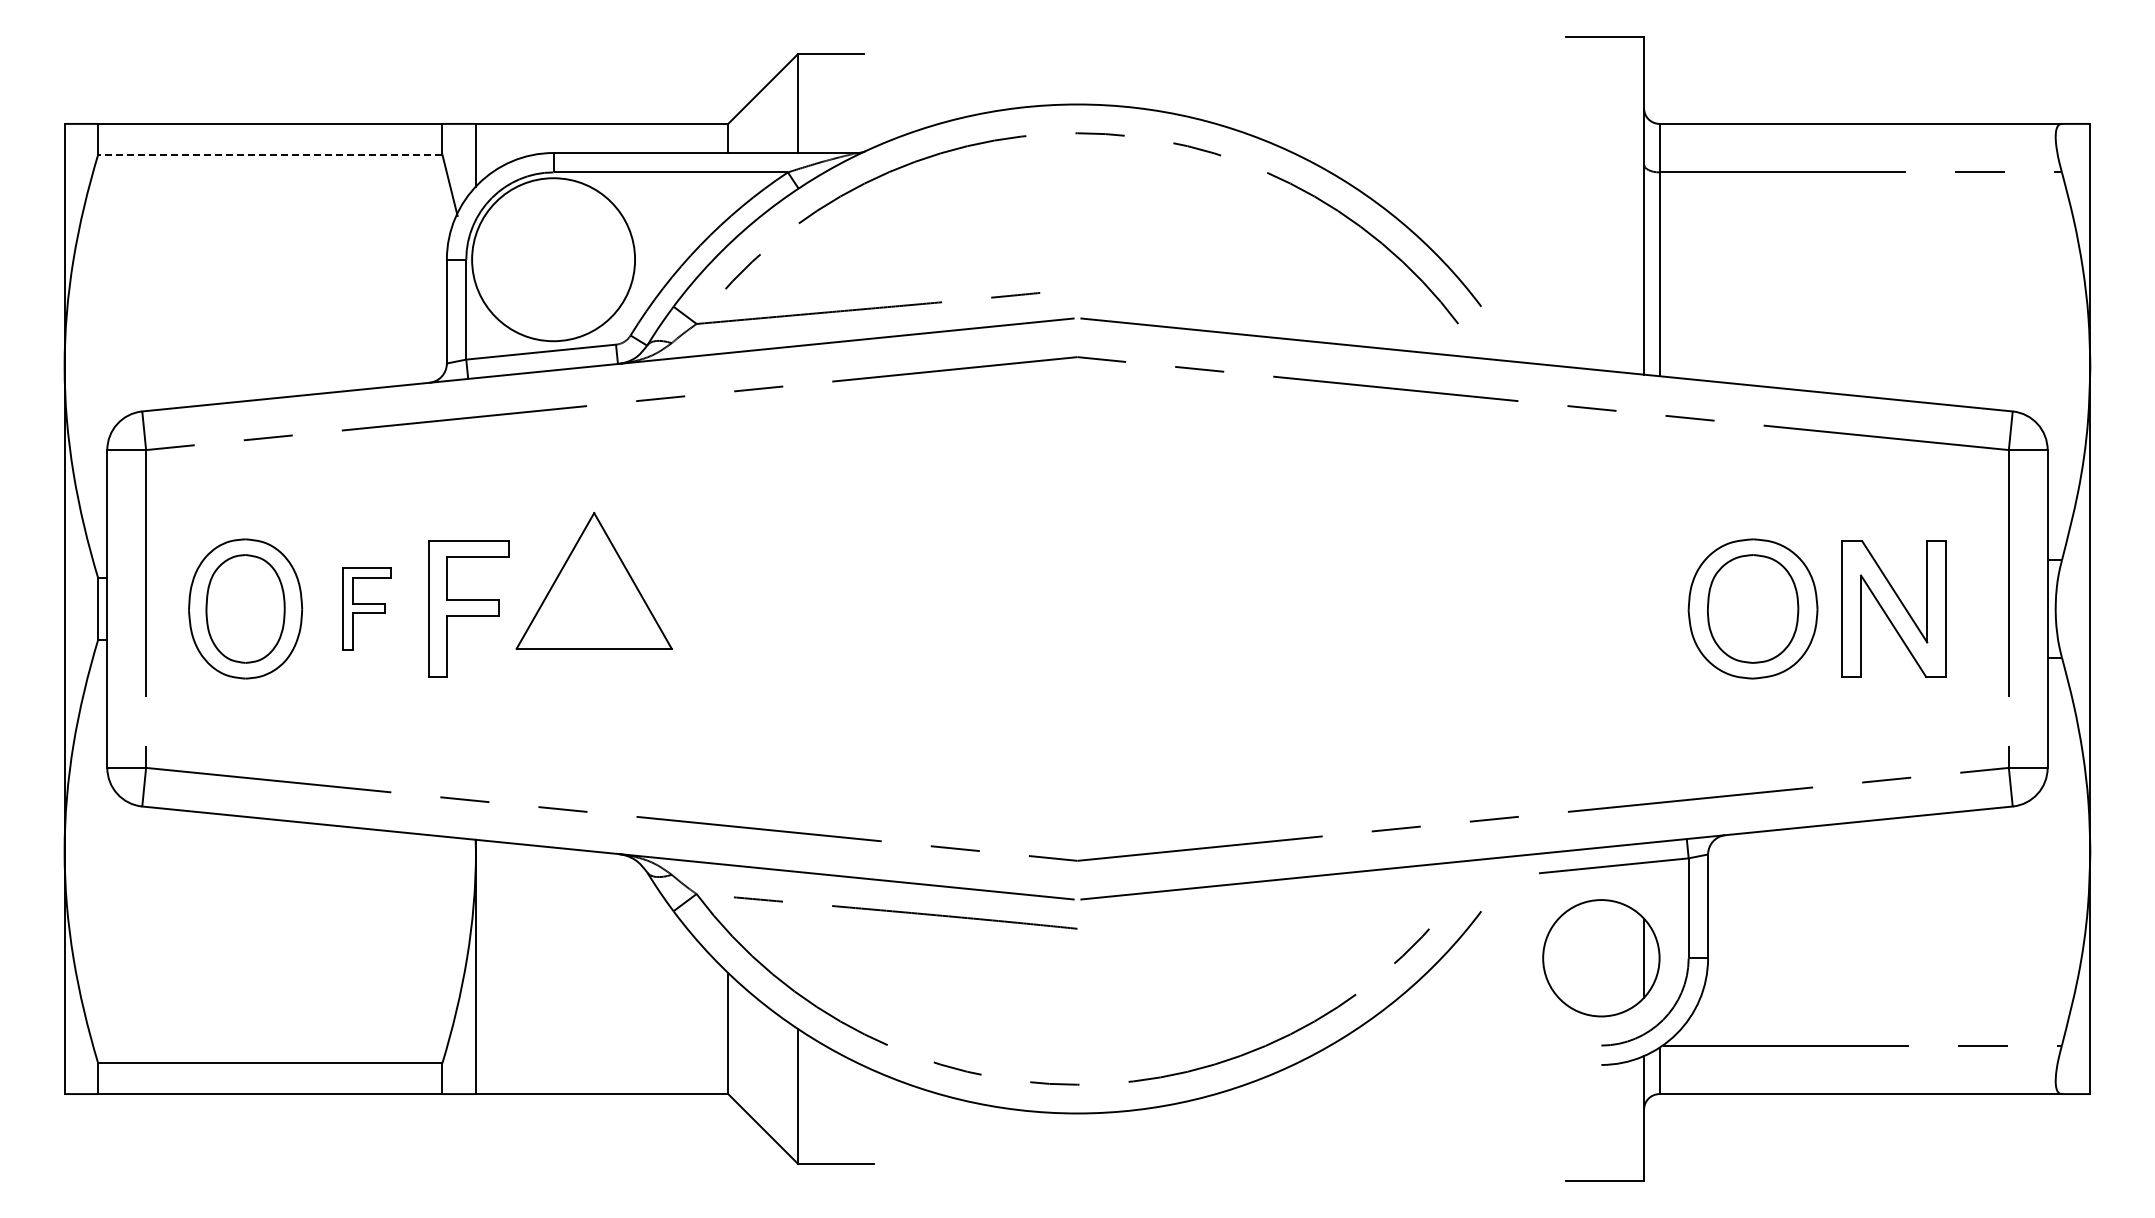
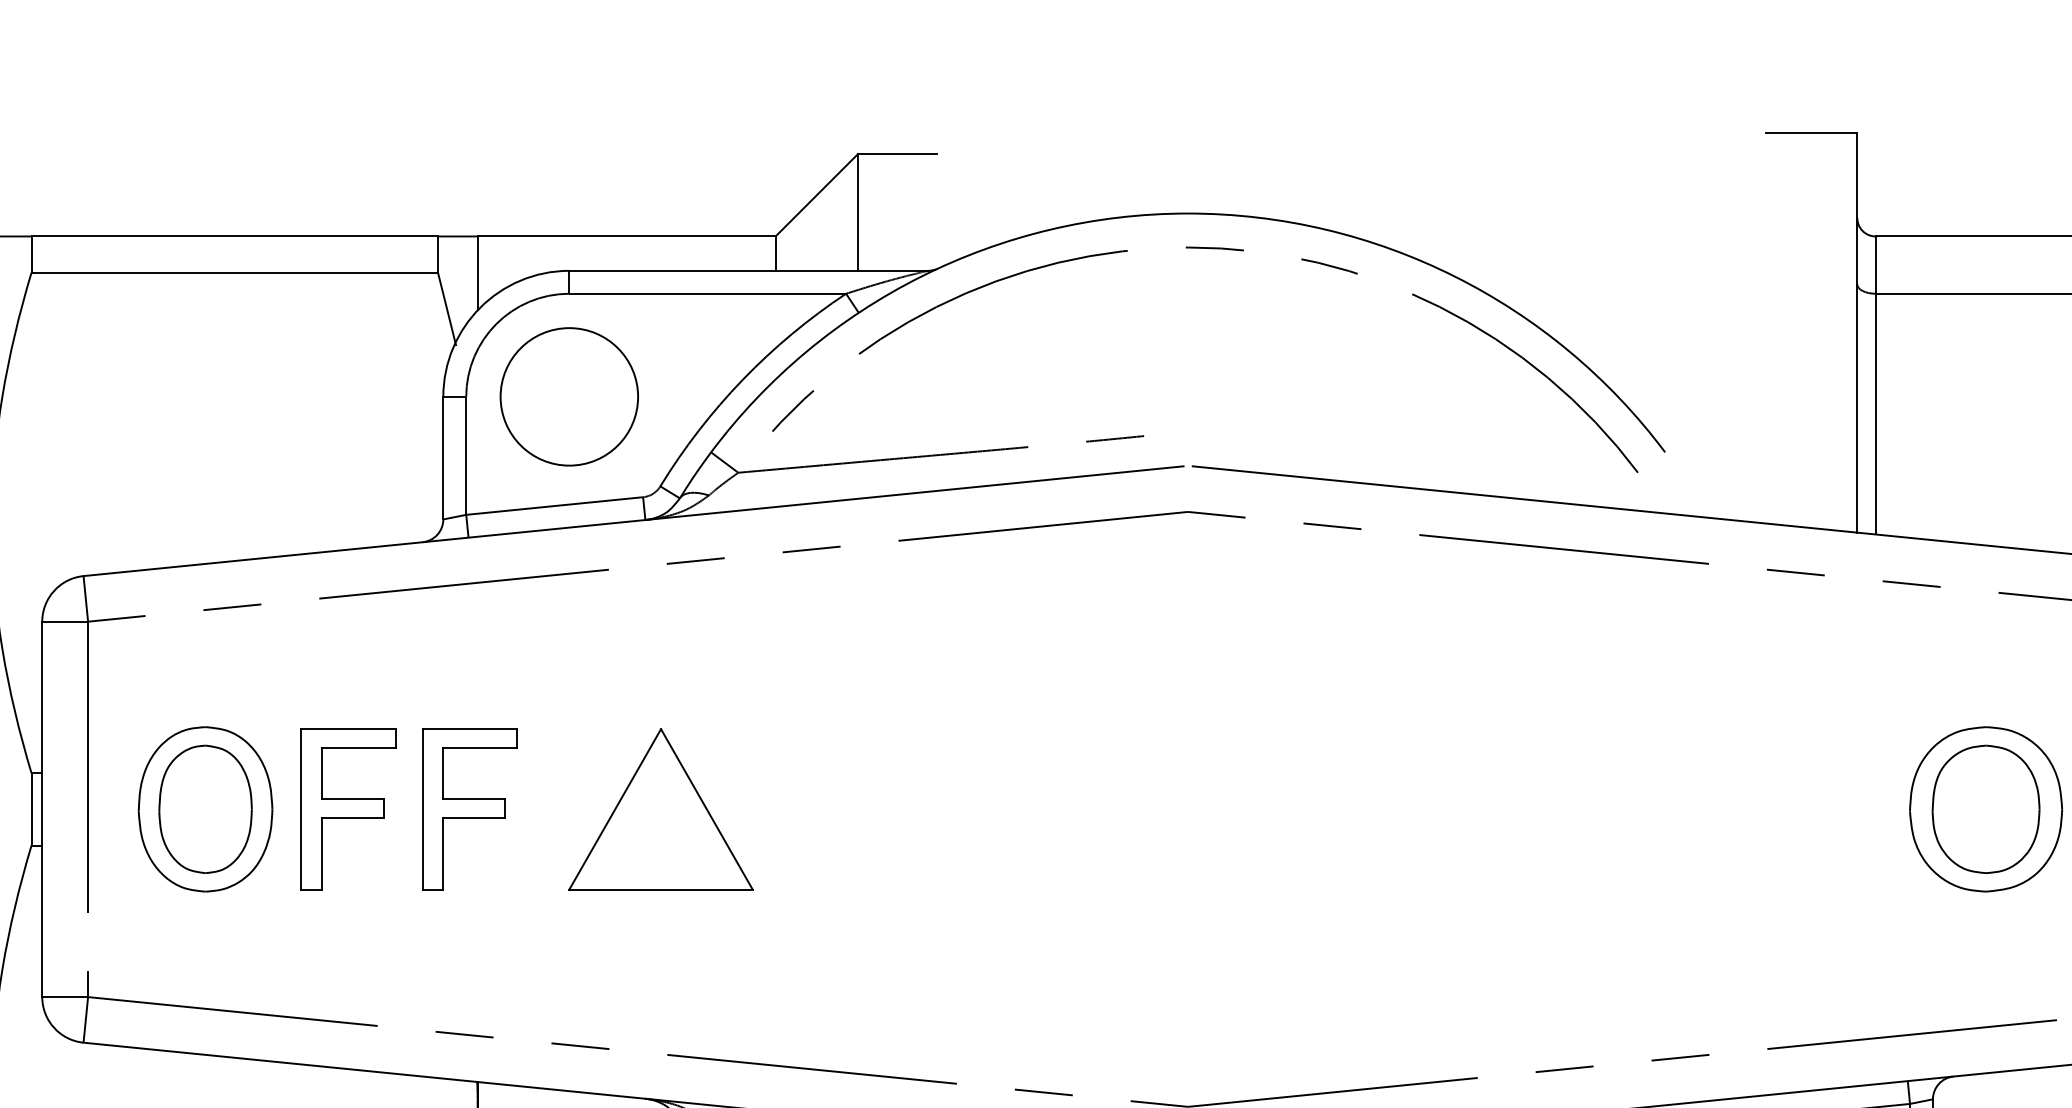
line: (269, 154) -> (233, 272), dashed -> solid
circle: (553, 259) -> (569, 396), size x0.71
part: (593, 580) -> (660, 808), moved
part: (366, 608) -> (348, 808), size x1.67

